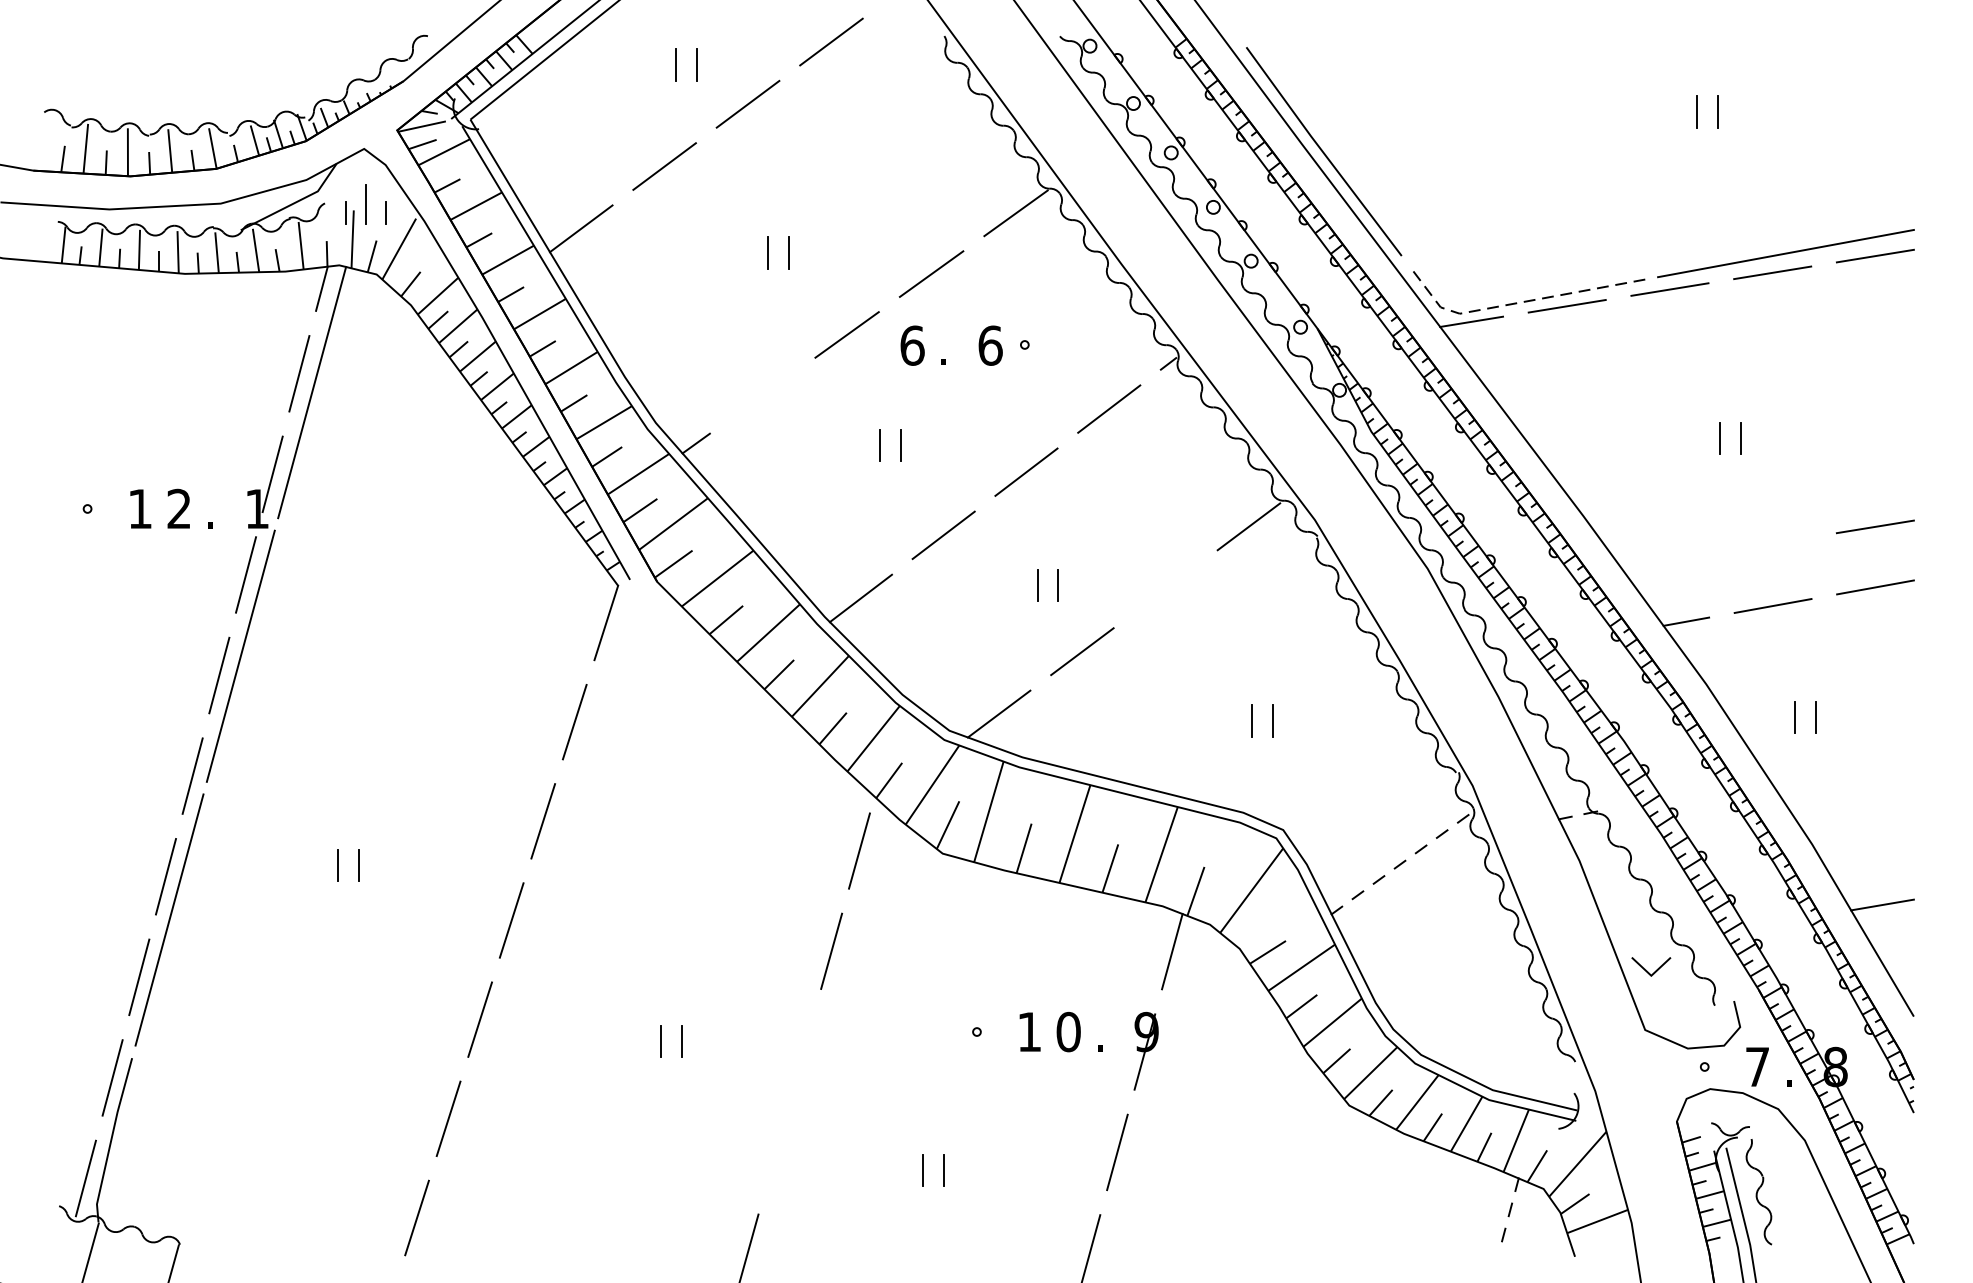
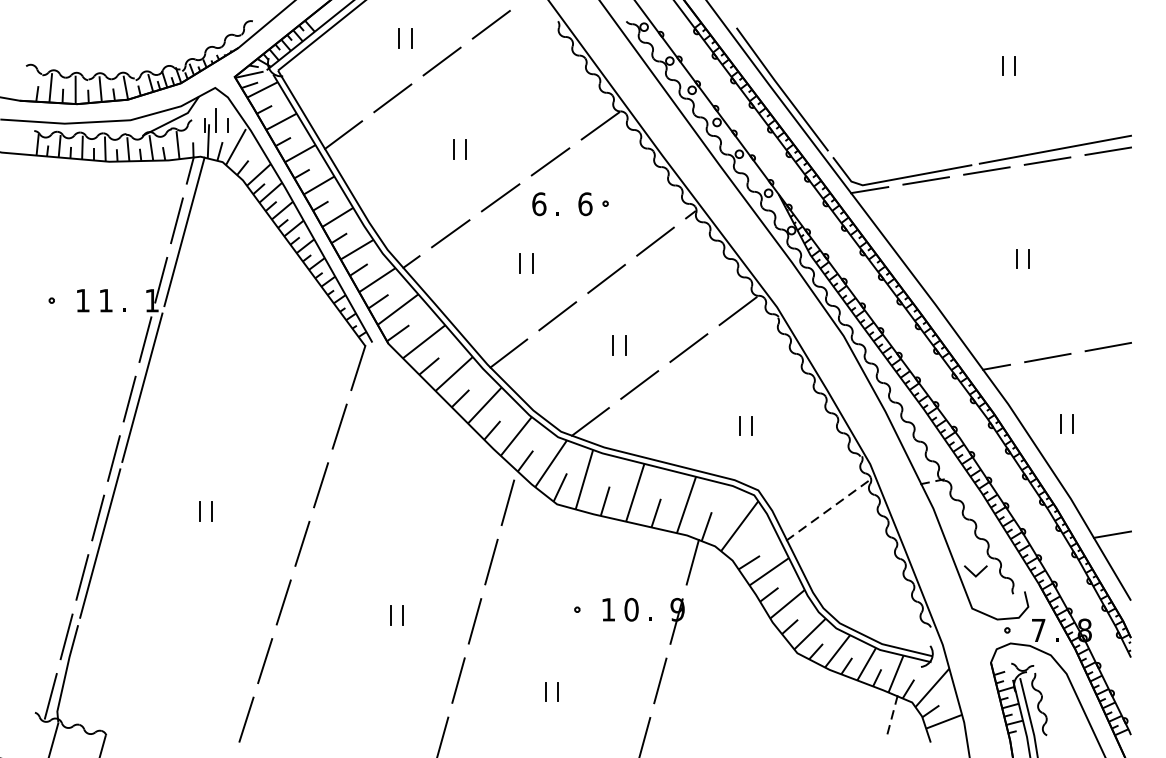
line: (1513, 303) -> (894, 179), dashed -> solid
line: (762, 395) -> (450, 233), added
text: (178, 508) -> (105, 300), 2 -> 1
line: (1874, 525) -> (1107, 310), removed
line: (1165, 588) -> (688, 347), added
line: (802, 1051) -> (474, 621), added
line: (775, 1151) -> (458, 680), added

